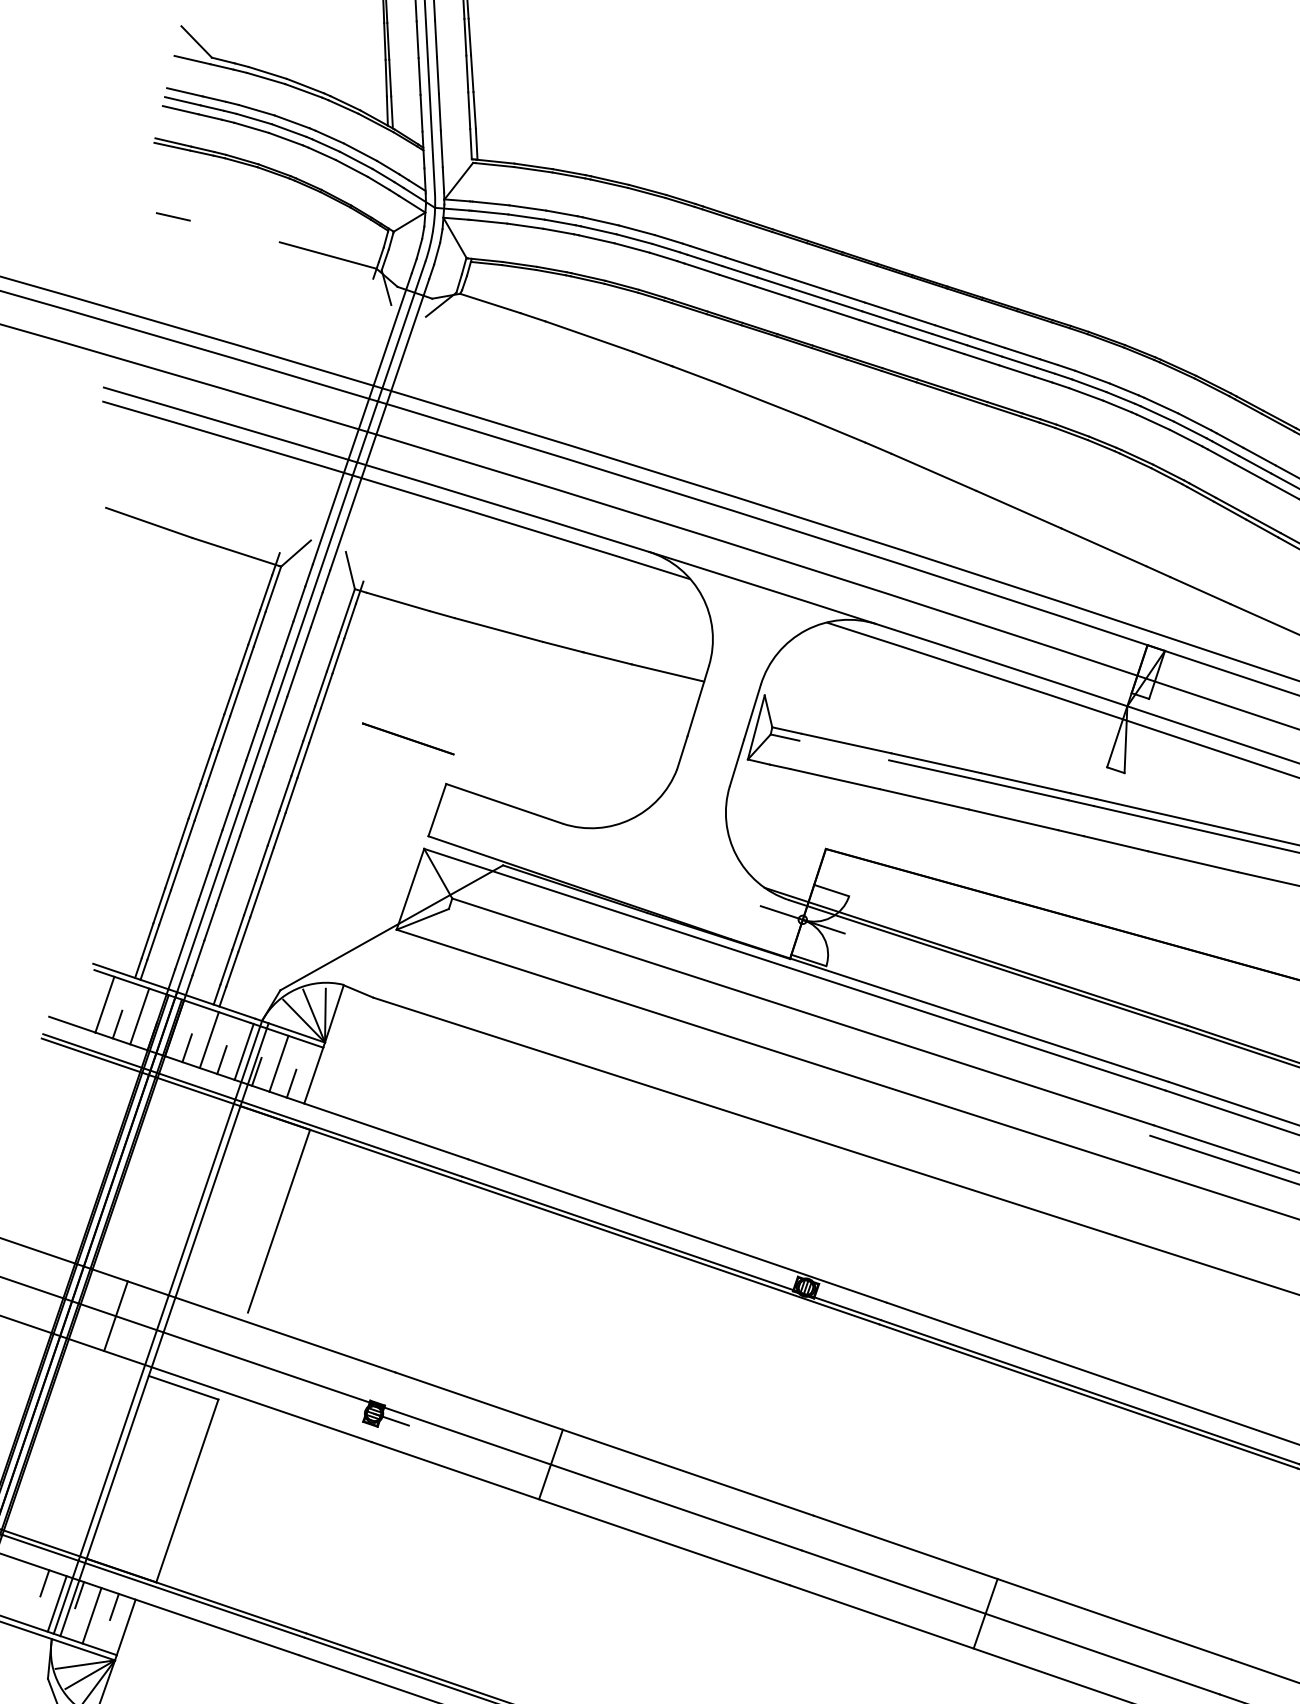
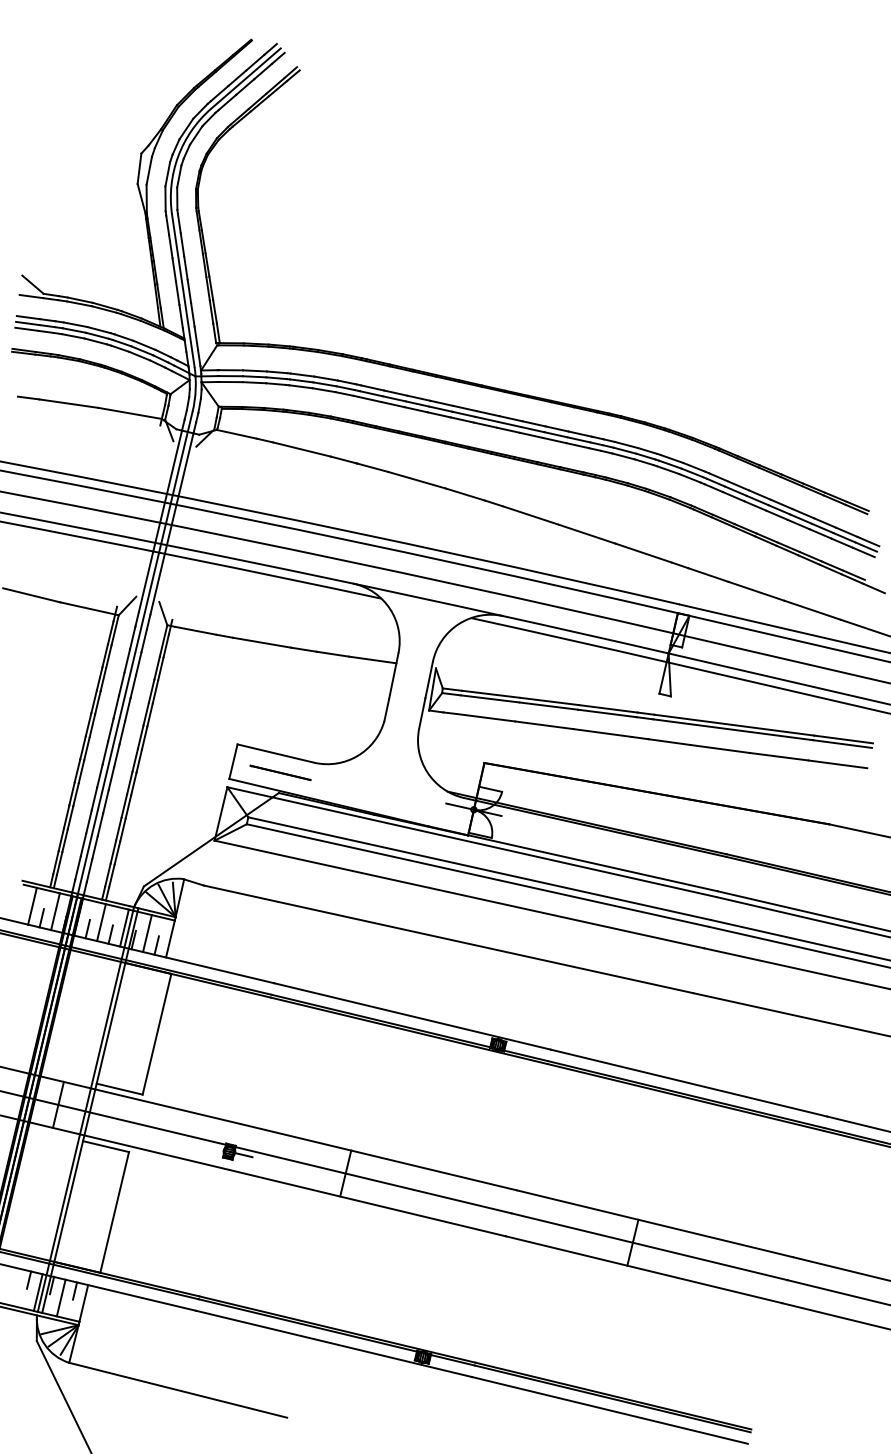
line: (234, 231) -> (68, 403), added
line: (408, 738) -> (280, 772), moved
line: (843, 749) -> (489, 698), added
line: (798, 1022) -> (477, 875), added
line: (212, 1299) -> (119, 1088), added

